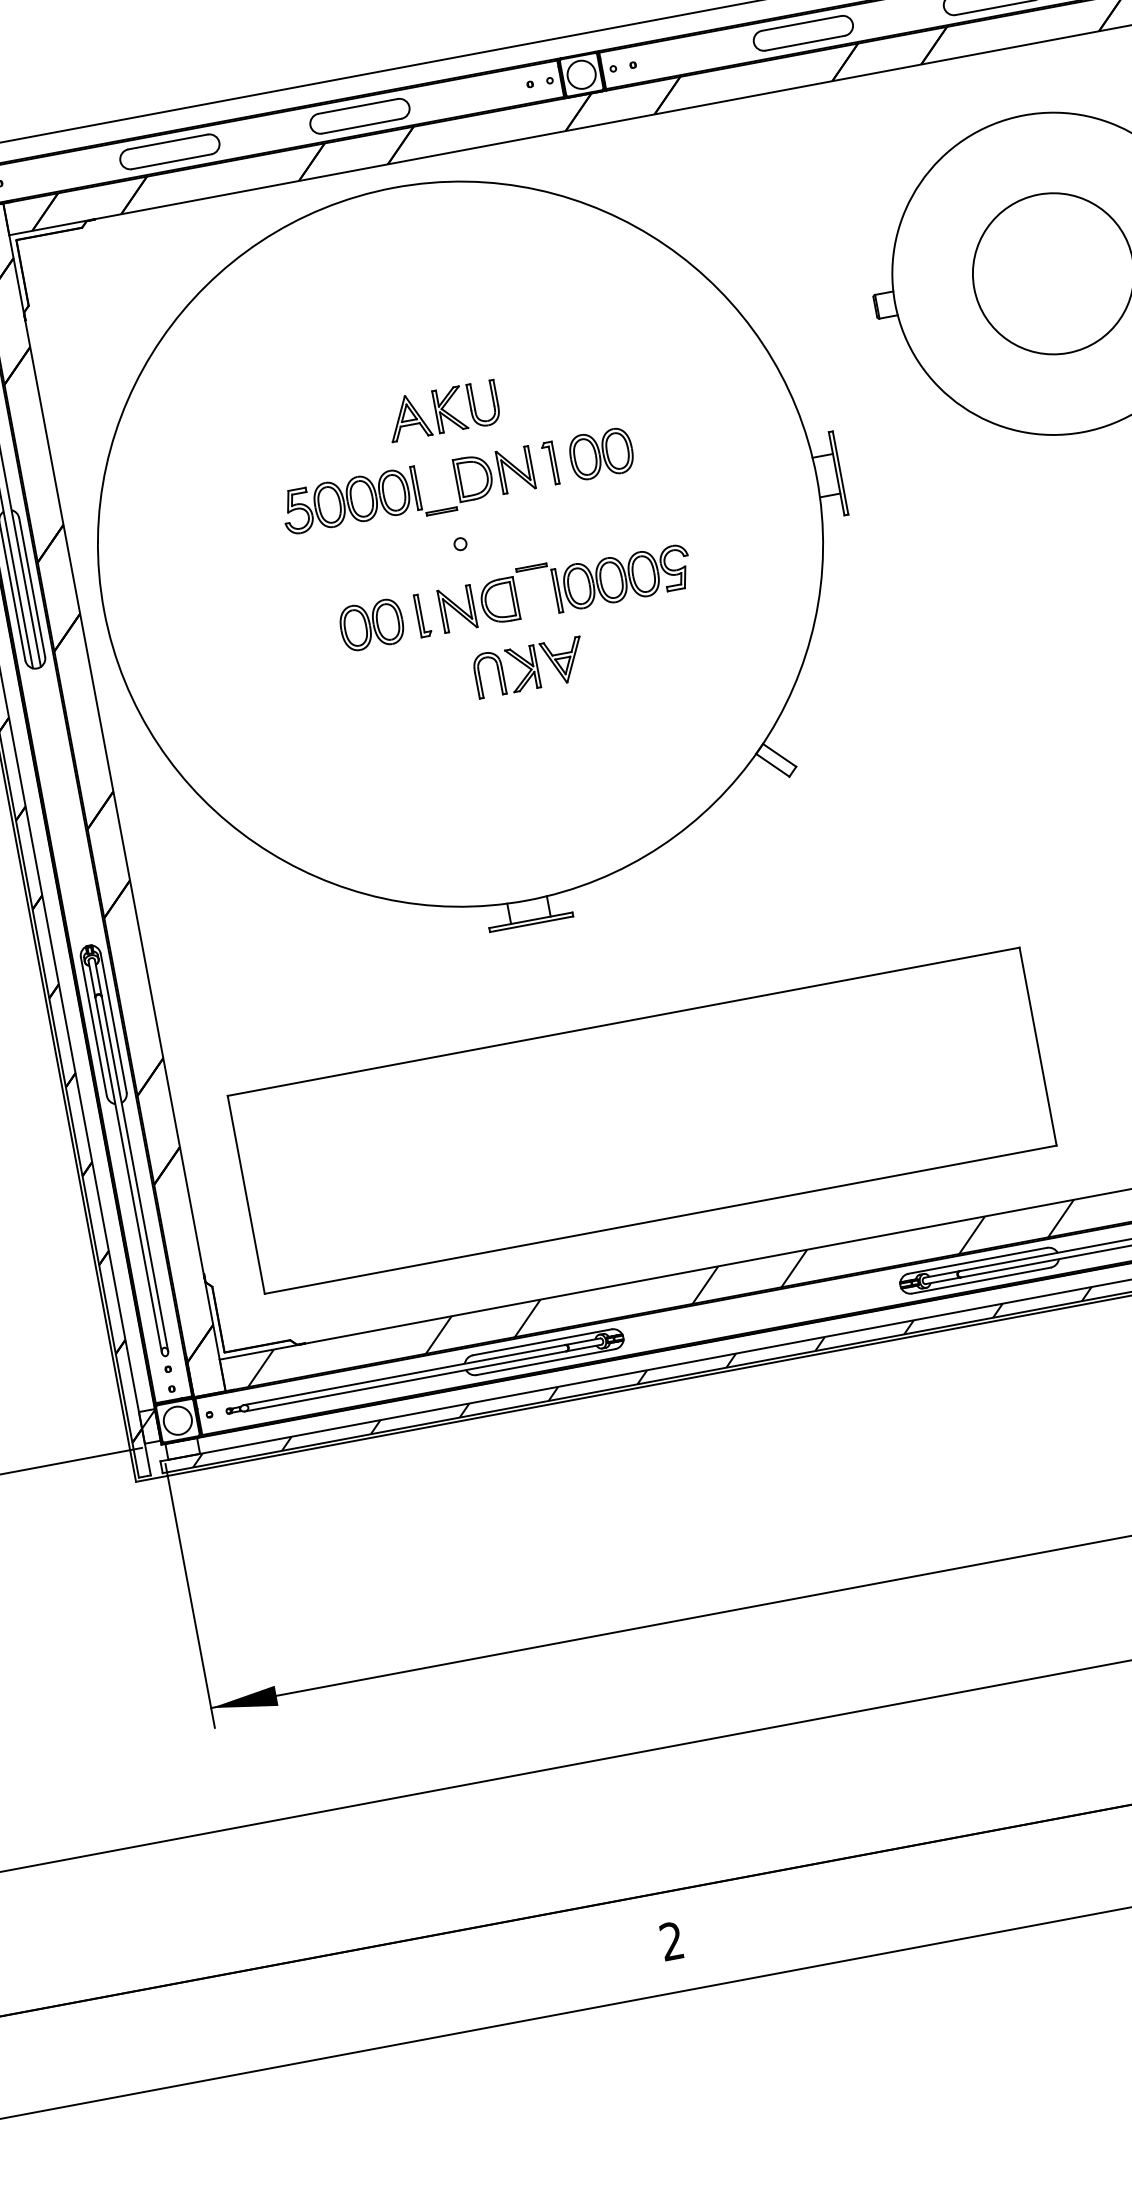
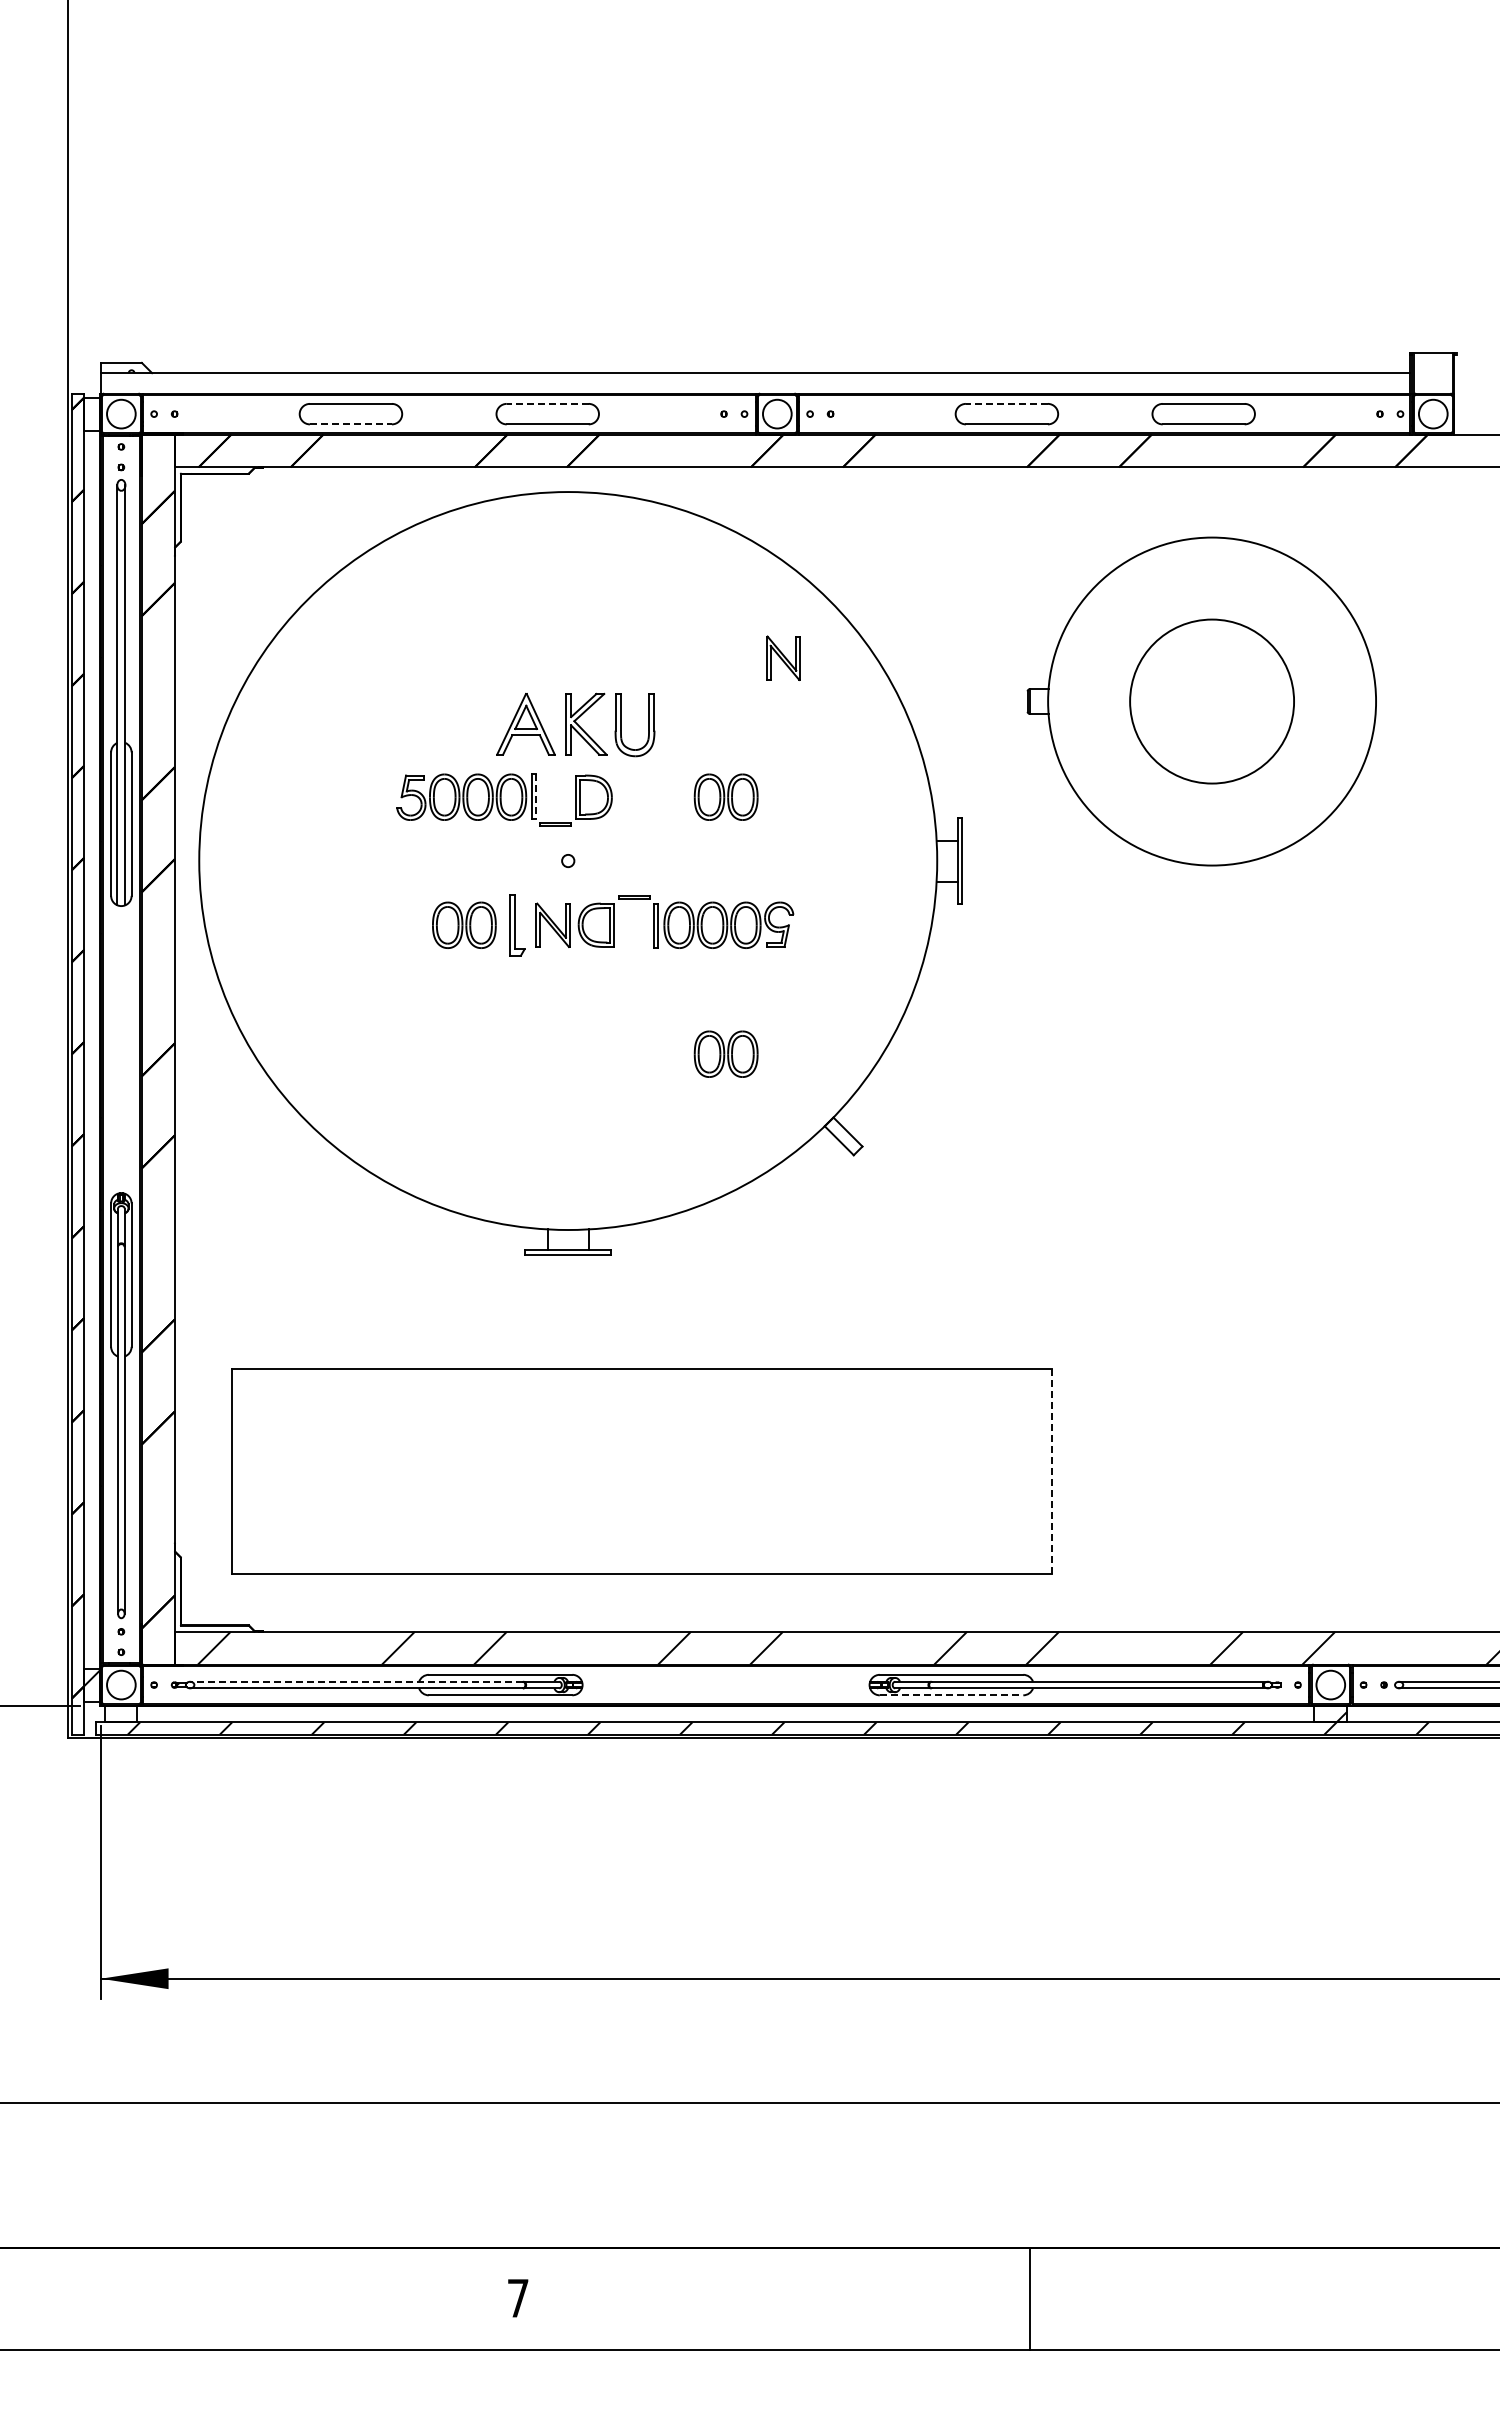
line: (801, 23) -> (1006, 403), solid -> dashed
line: (357, 106) -> (547, 403), solid -> dashed
line: (171, 161) -> (350, 424), solid -> dashed
part: (442, 411) -> (575, 724), size x1.4
part: (550, 462) -> (673, 796), removed
part: (515, 469) -> (783, 657), moved
line: (418, 488) -> (536, 797), solid -> dashed
part: (423, 615) -> (517, 925), size x1.4
part: (528, 666) -> (613, 996), removed
part: (647, 701) -> (725, 1053), added
line: (1038, 1046) -> (1052, 1471), solid -> dashed
line: (981, 1280) -> (951, 1695), solid -> dashed
line: (404, 1374) -> (356, 1681), solid -> dashed
text: (671, 1940) -> (517, 2297), 2 -> 7

